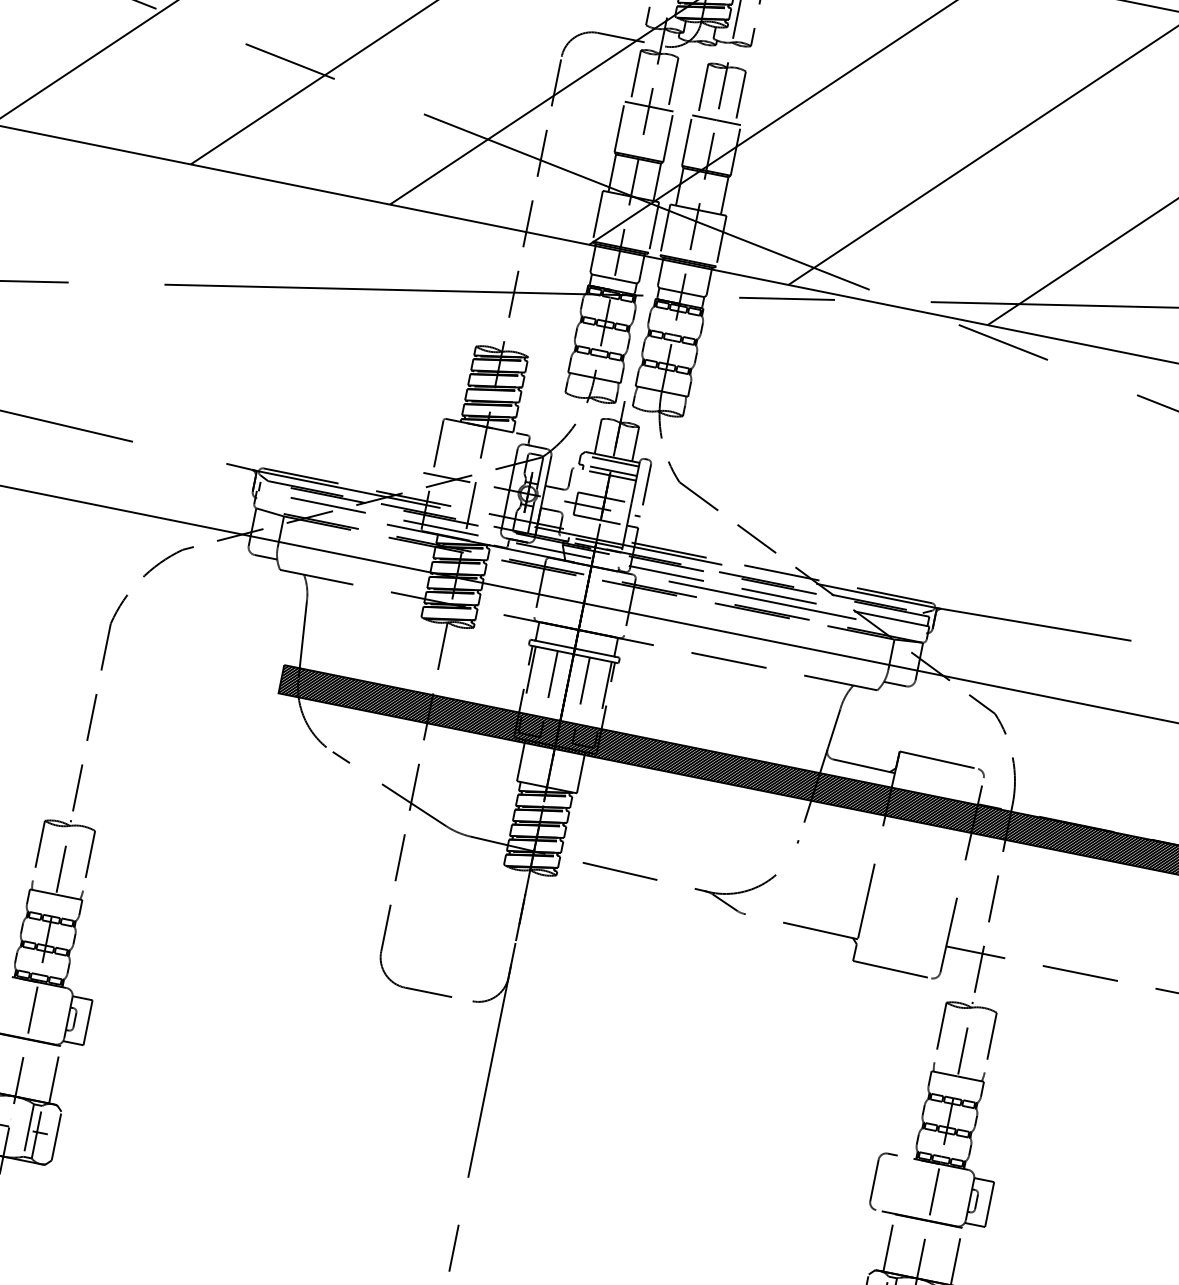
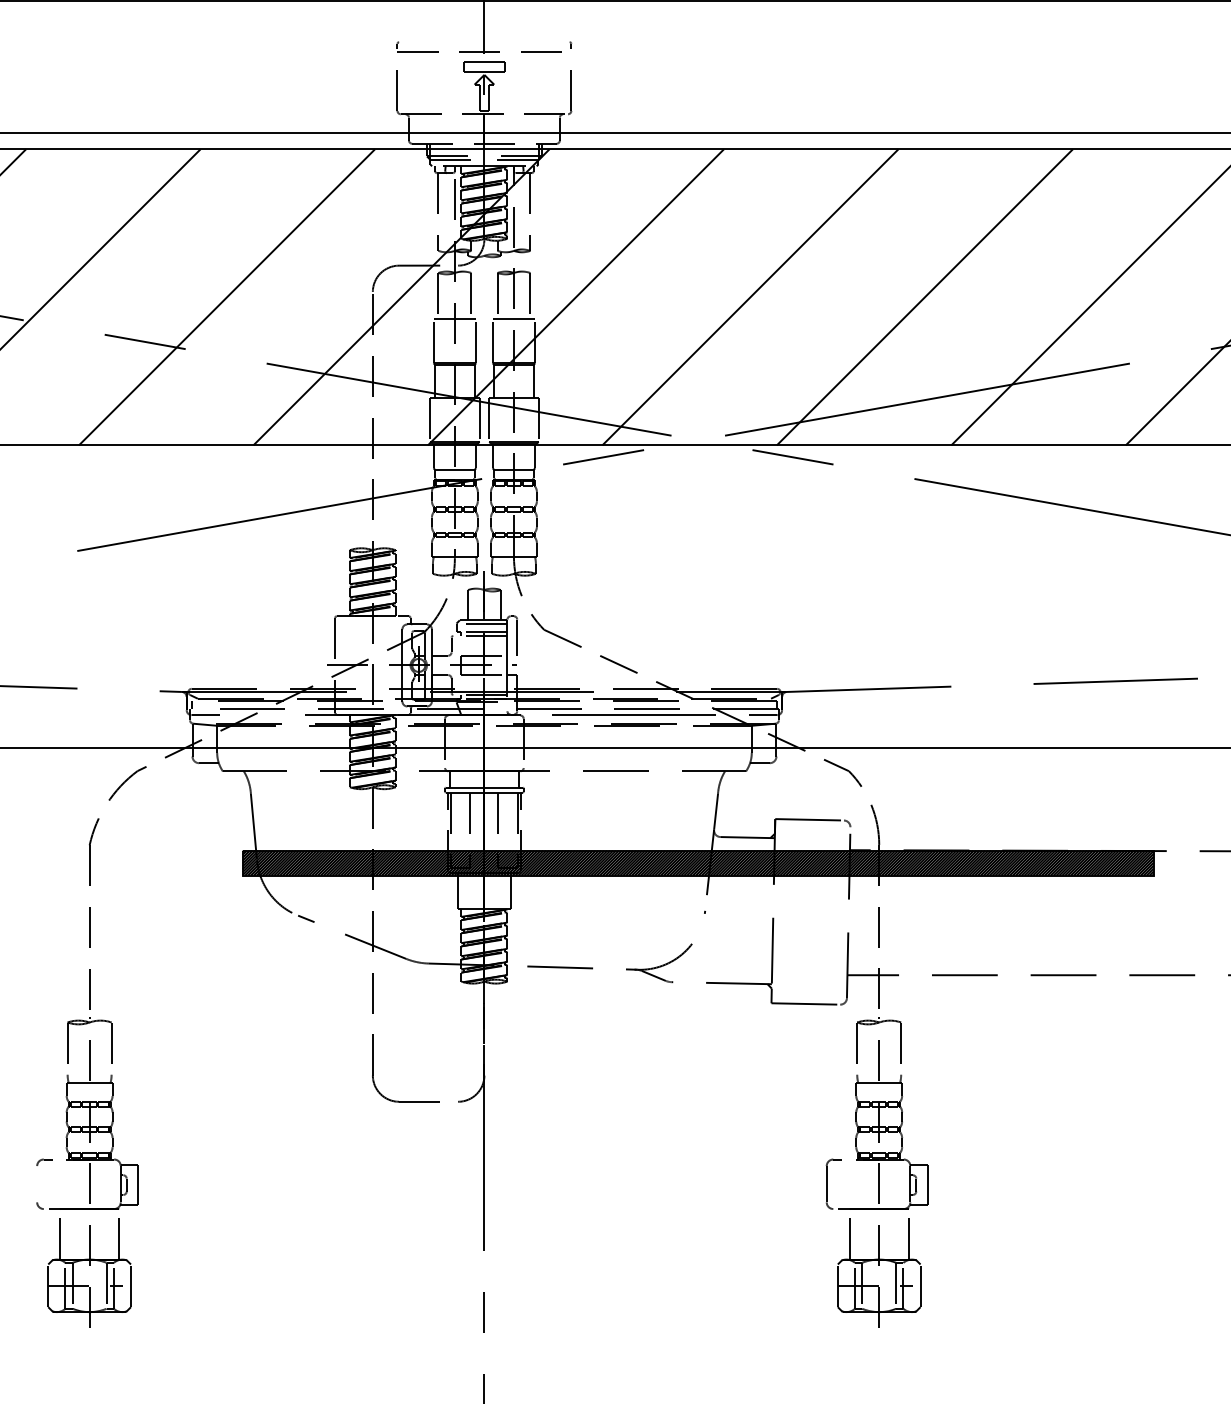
line: (273, 502) -> (205, 715), added
line: (910, 630) -> (763, 715), added

